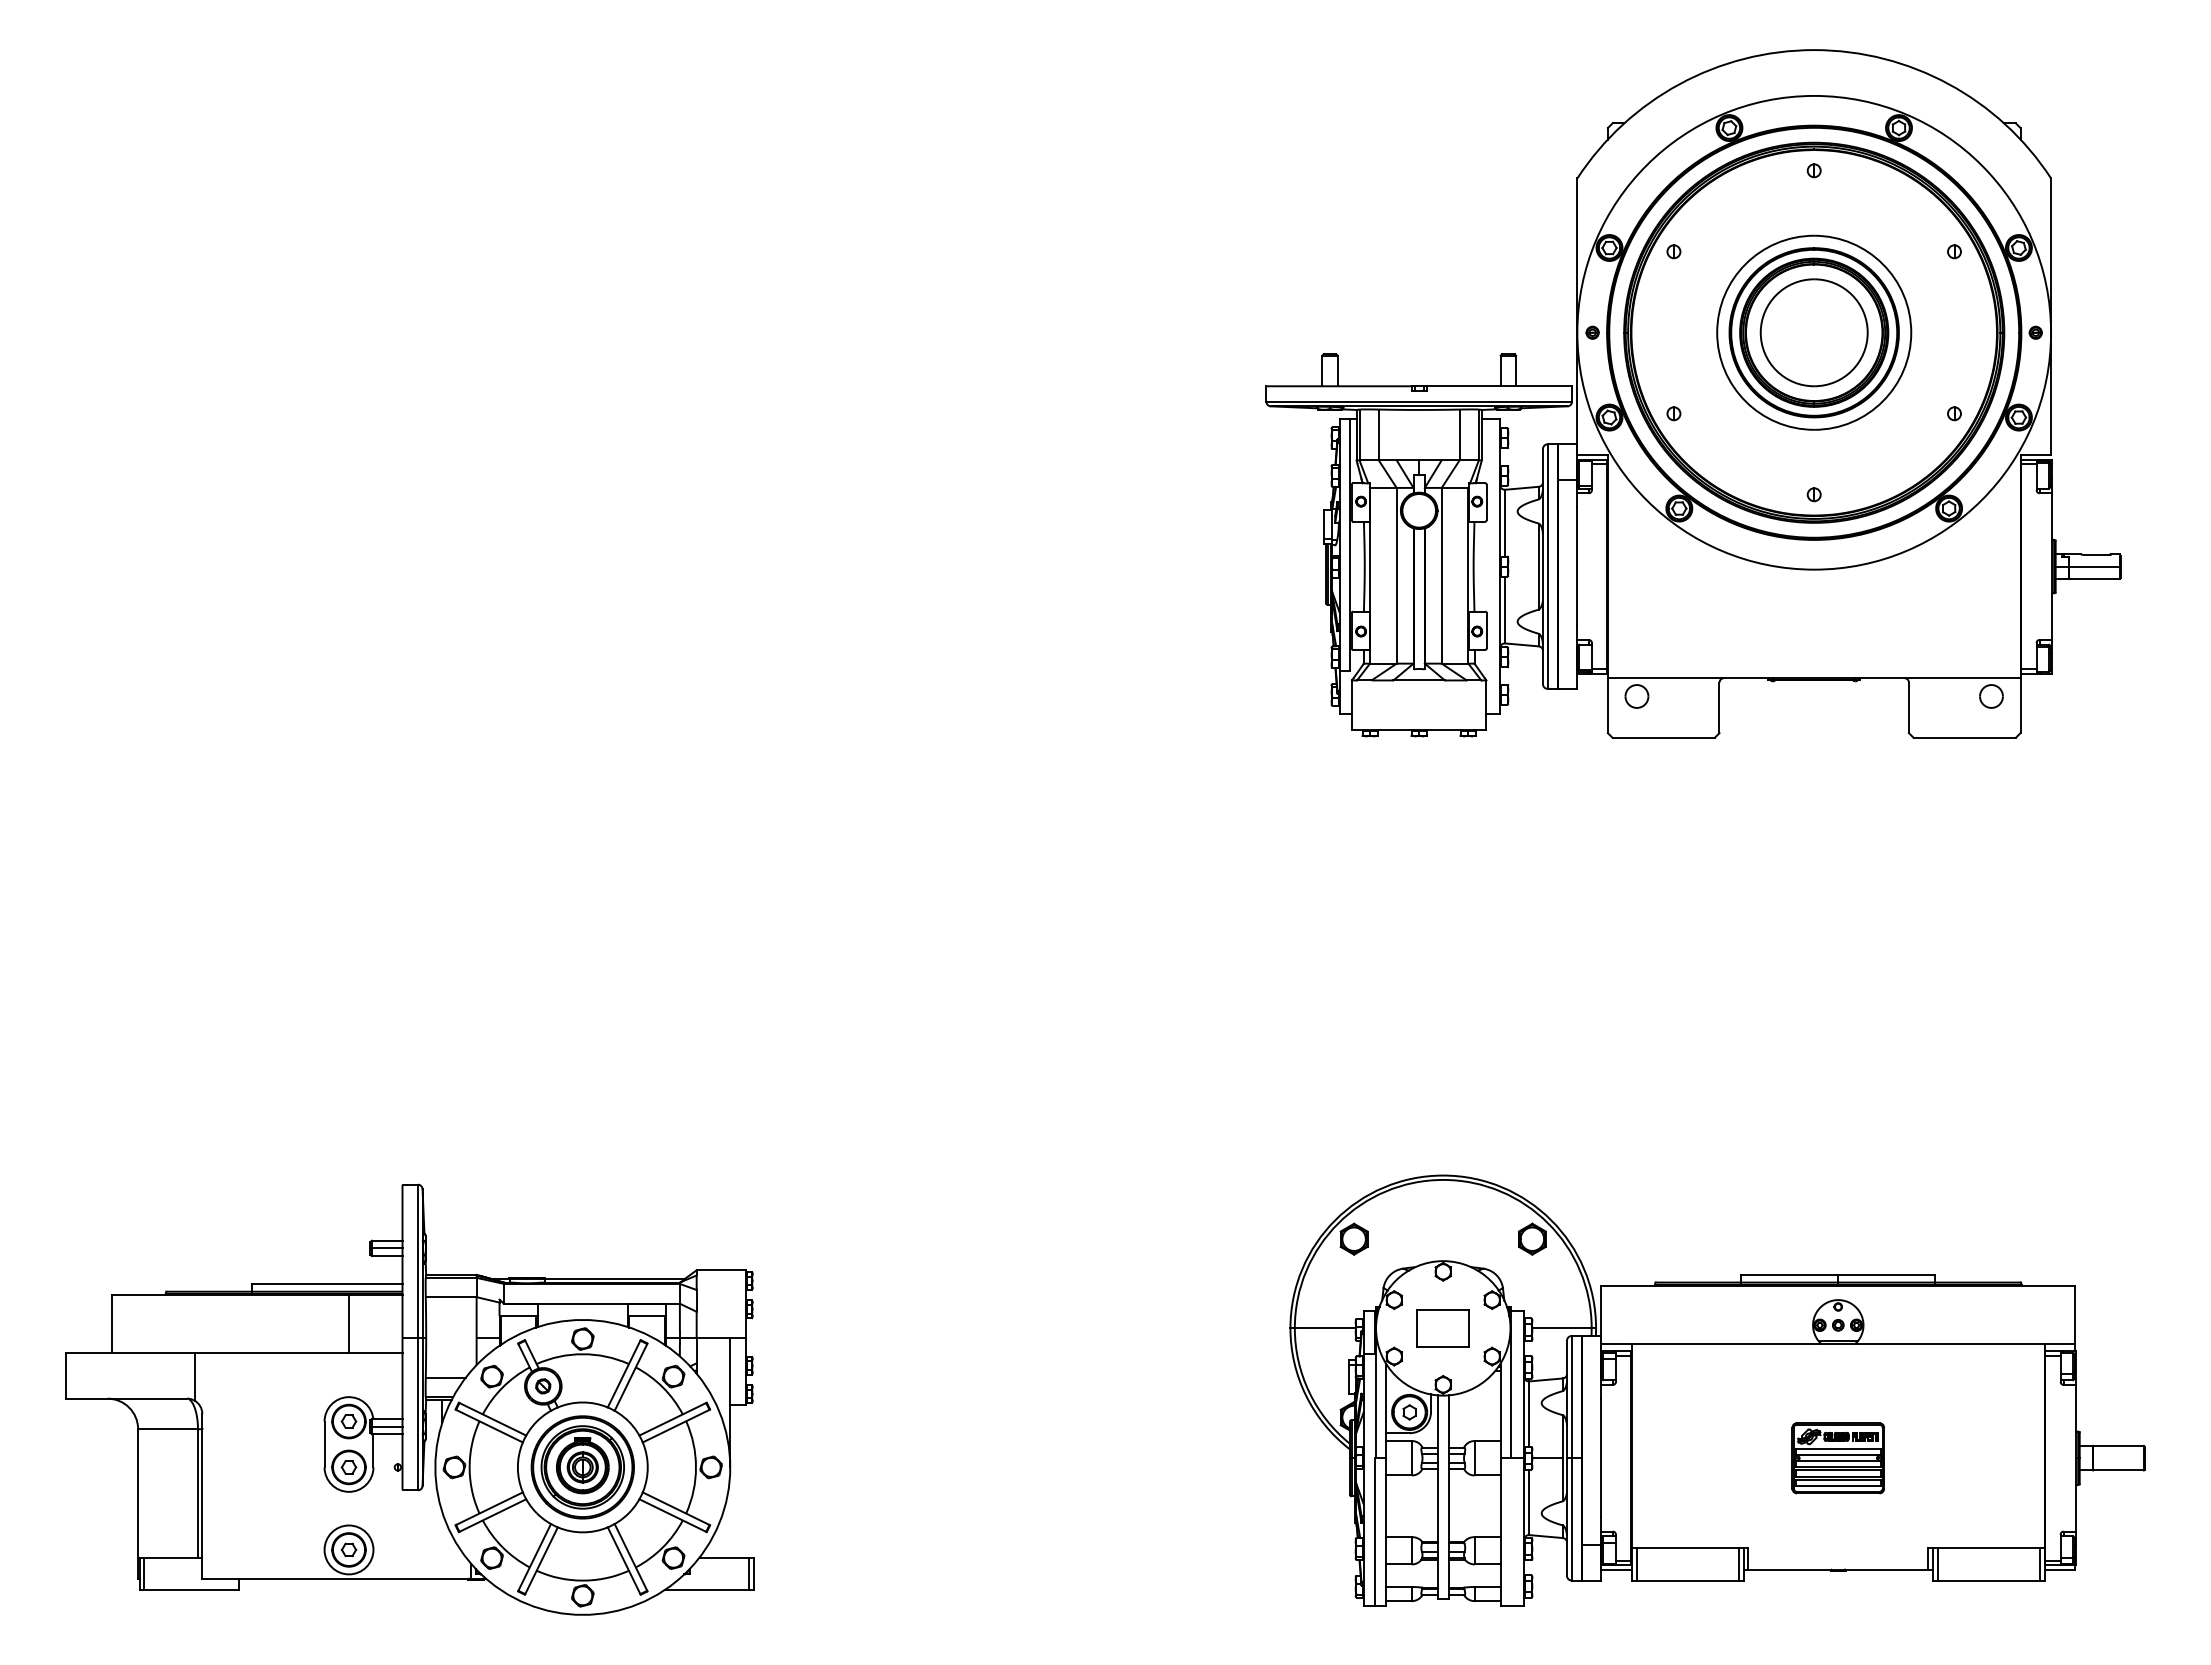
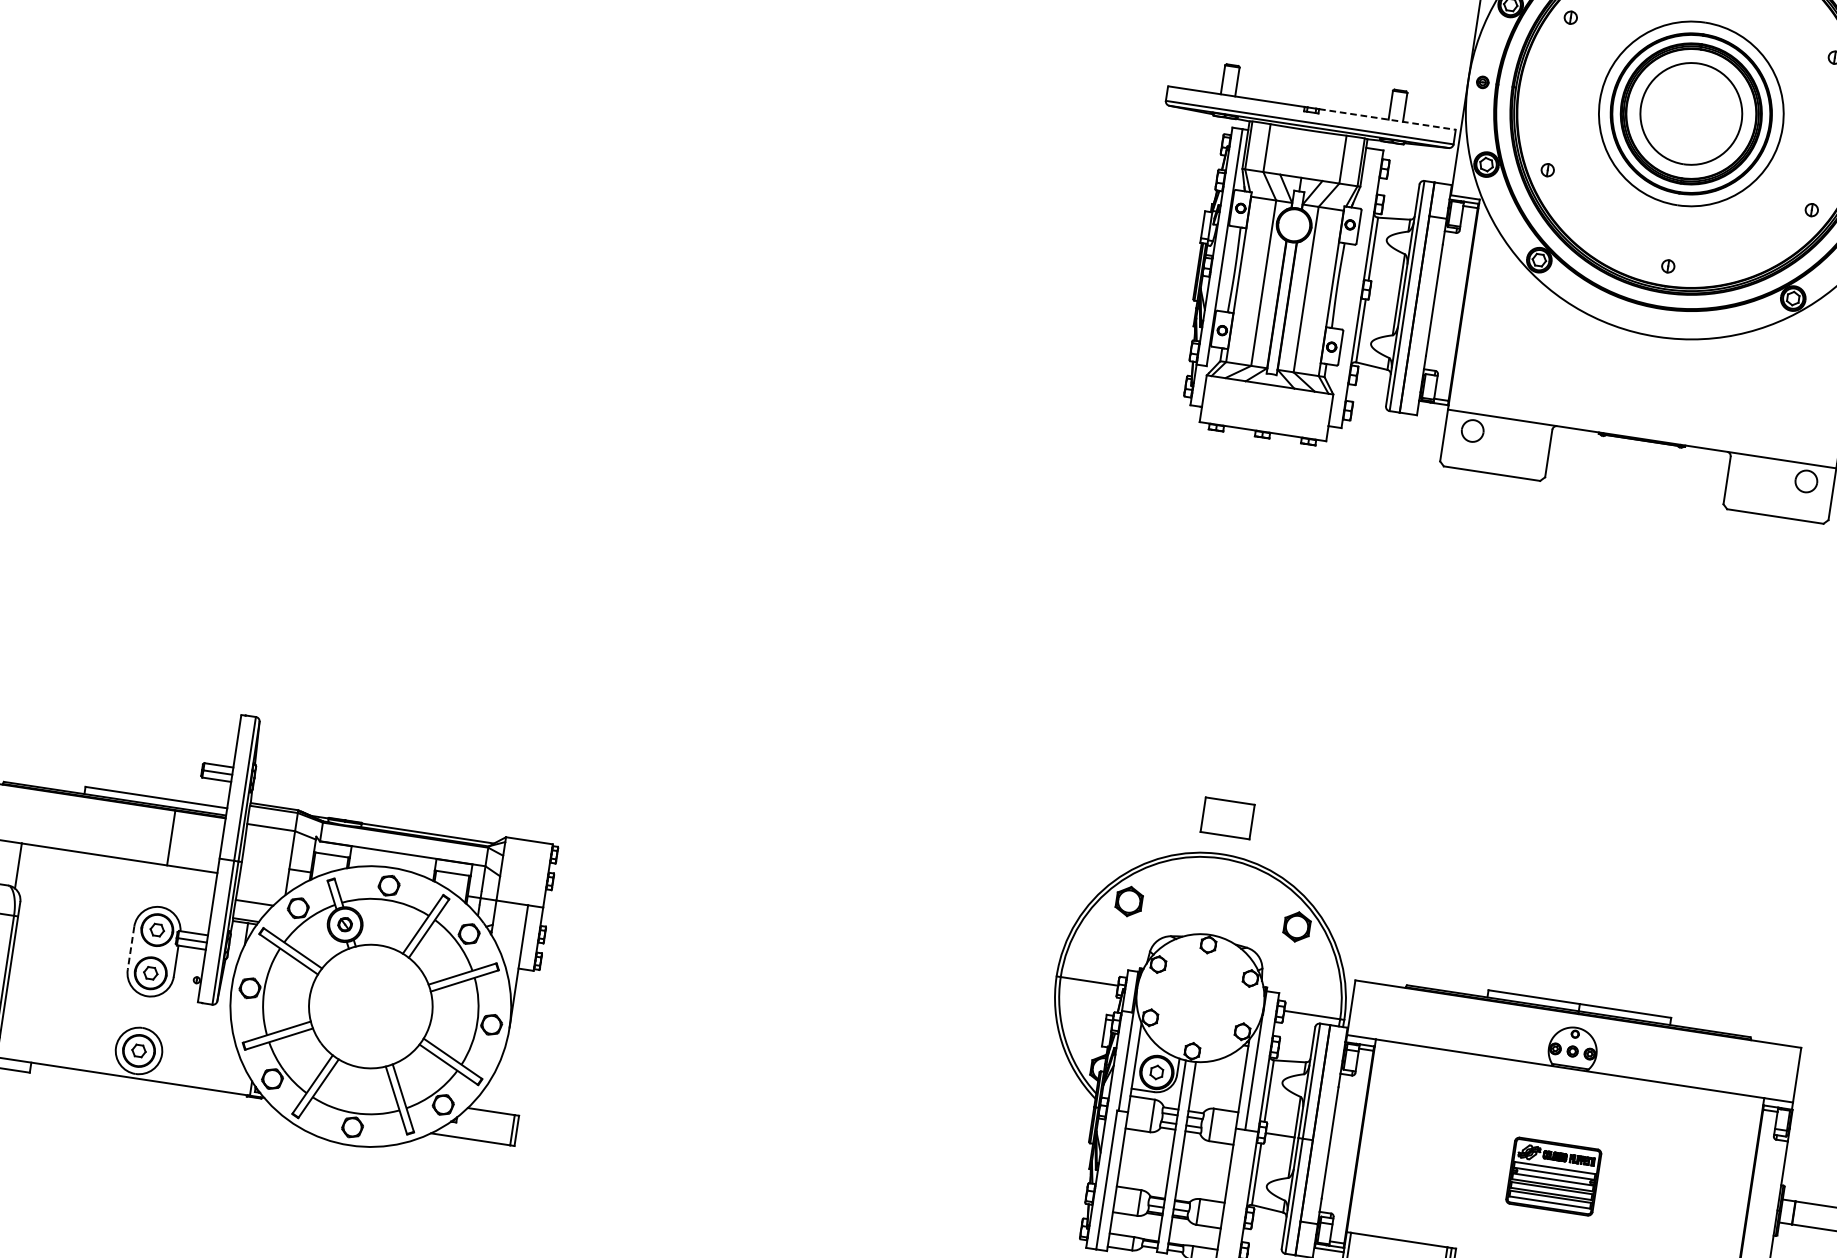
line: (1499, 386) -> (1387, 119), solid -> dashed
part: (1442, 1328) -> (1226, 818), moved
line: (324, 1444) -> (130, 948), solid -> dashed
part: (582, 1467) -> (370, 1006), removed

